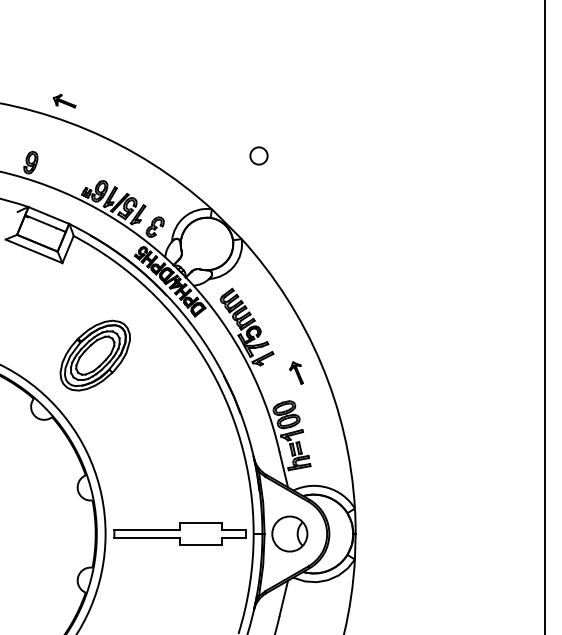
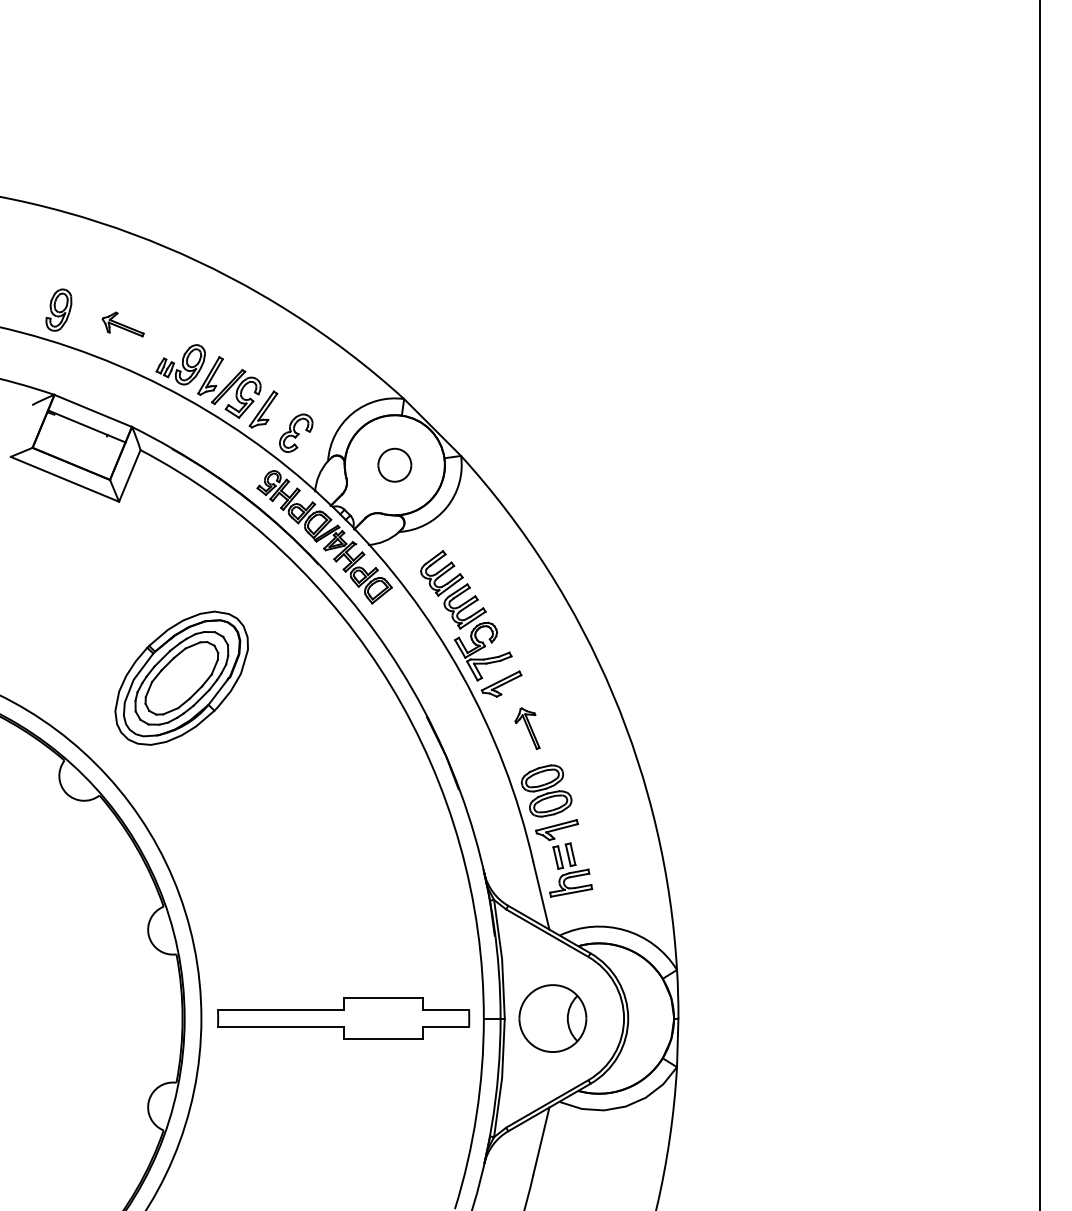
part: (64, 101) -> (123, 325), moved
part: (258, 155) -> (393, 464), moved
part: (296, 372) -> (527, 727), moved

